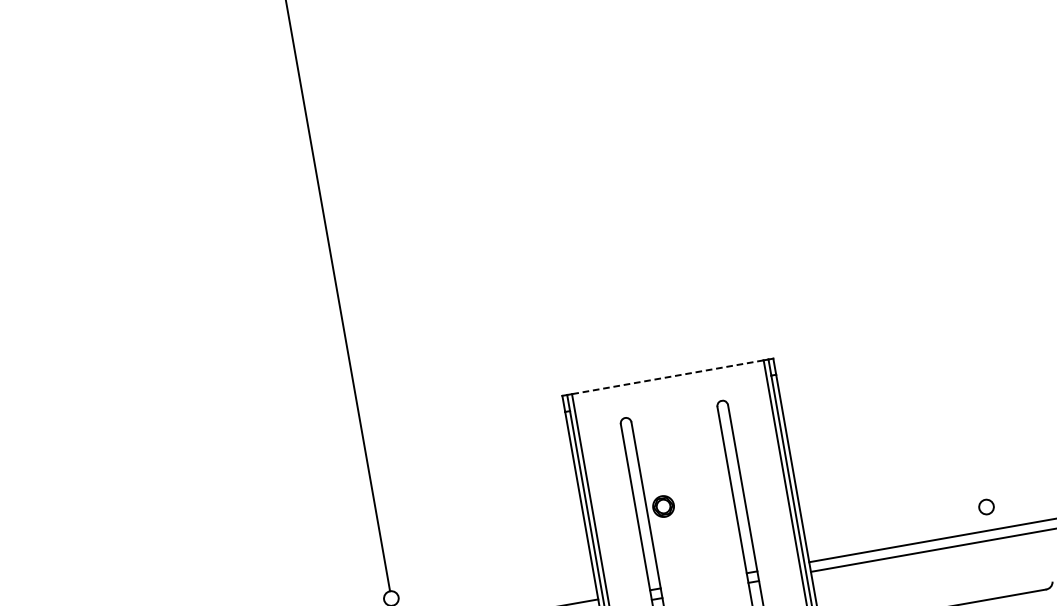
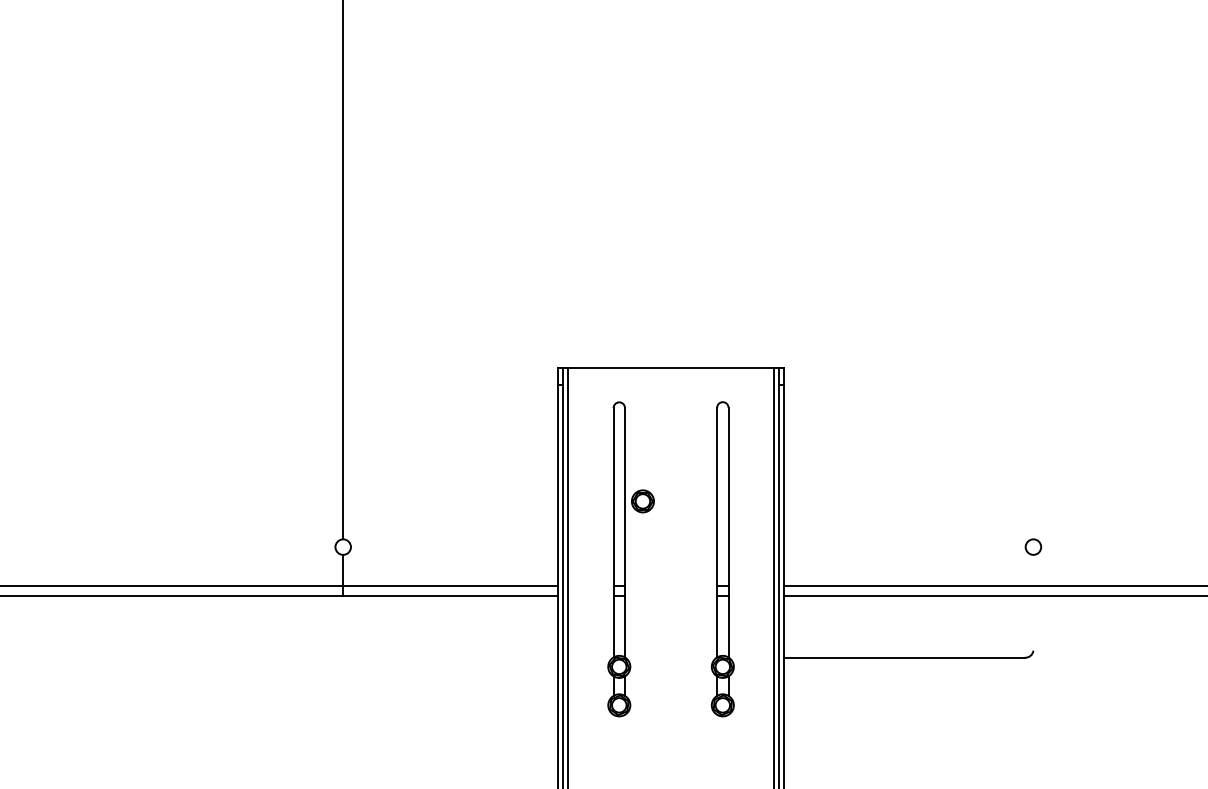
line: (668, 376) -> (671, 367), dashed -> solid
circle: (986, 506) -> (1033, 546), moved

